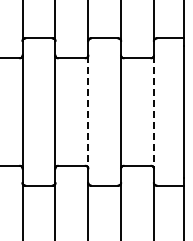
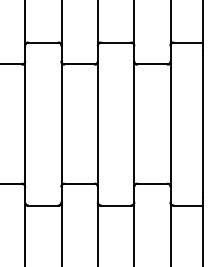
line: (88, 112) -> (98, 124), dashed -> solid
line: (153, 112) -> (170, 124), dashed -> solid

